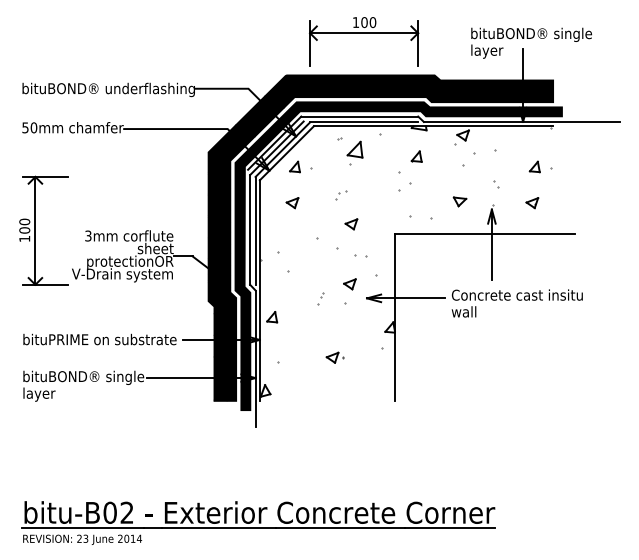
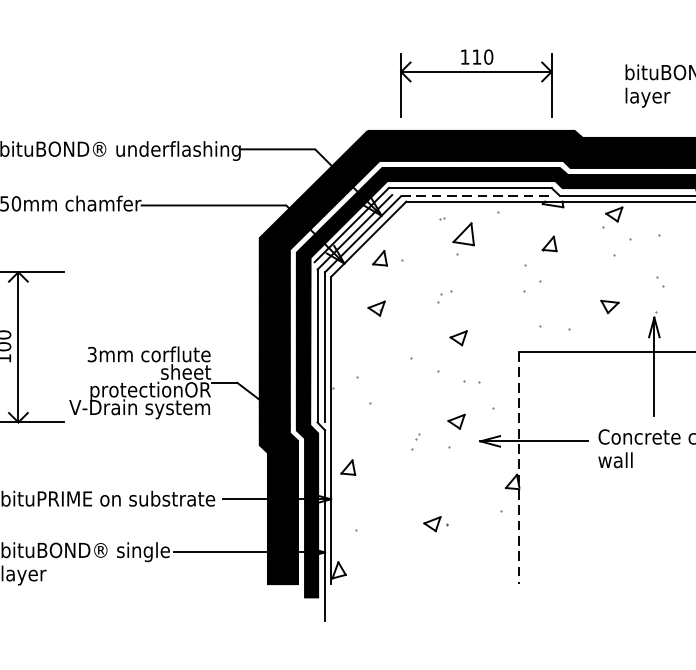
text: (364, 22) -> (476, 57), 100 -> 110
line: (364, 121) -> (476, 194), solid -> dashed
line: (394, 318) -> (518, 469), solid -> dashed

